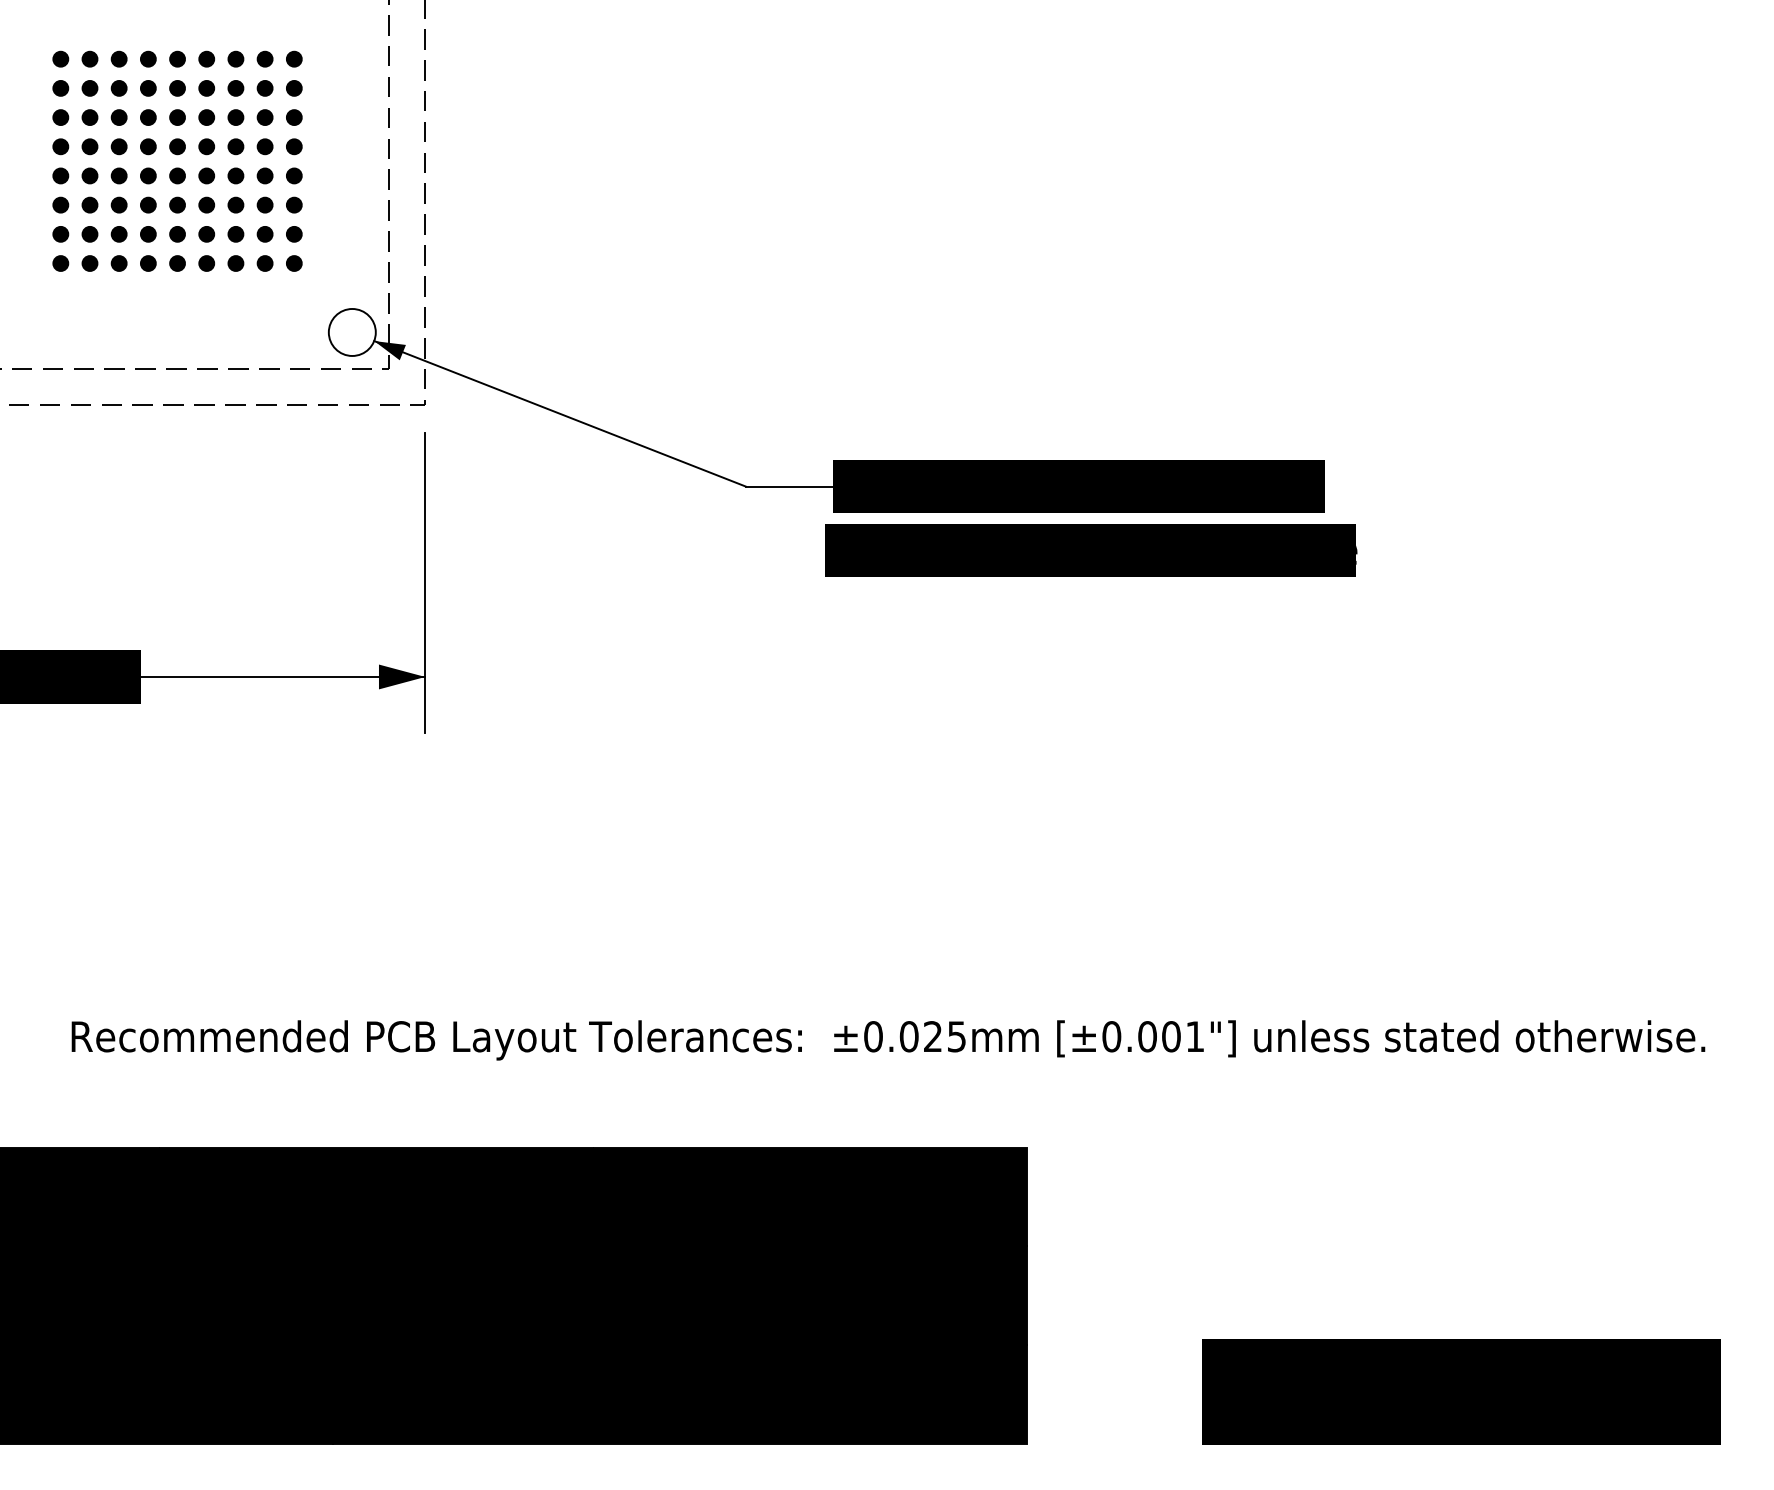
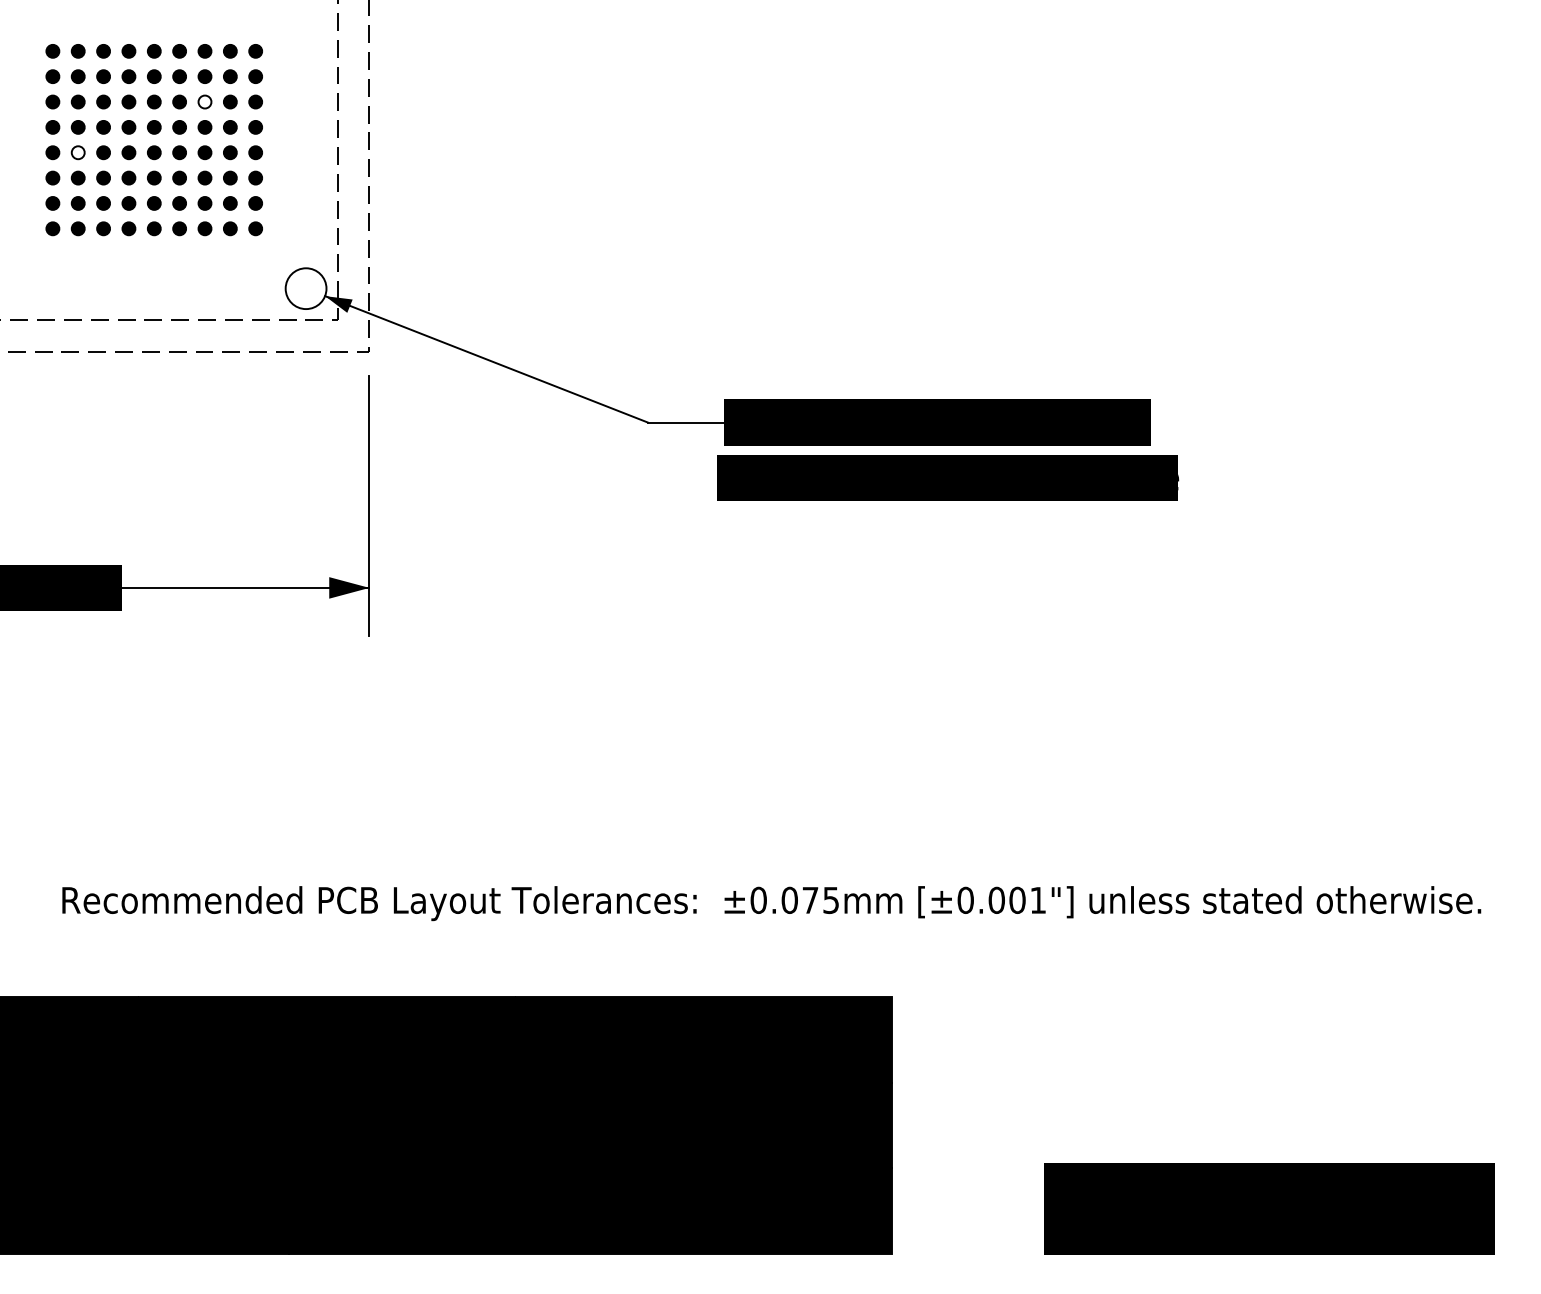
fill: (235, 116) -> (204, 101), removed
fill: (89, 175) -> (77, 152), removed
text: (933, 1035) -> (810, 899), ±0.025mm -> ±0.075mm

